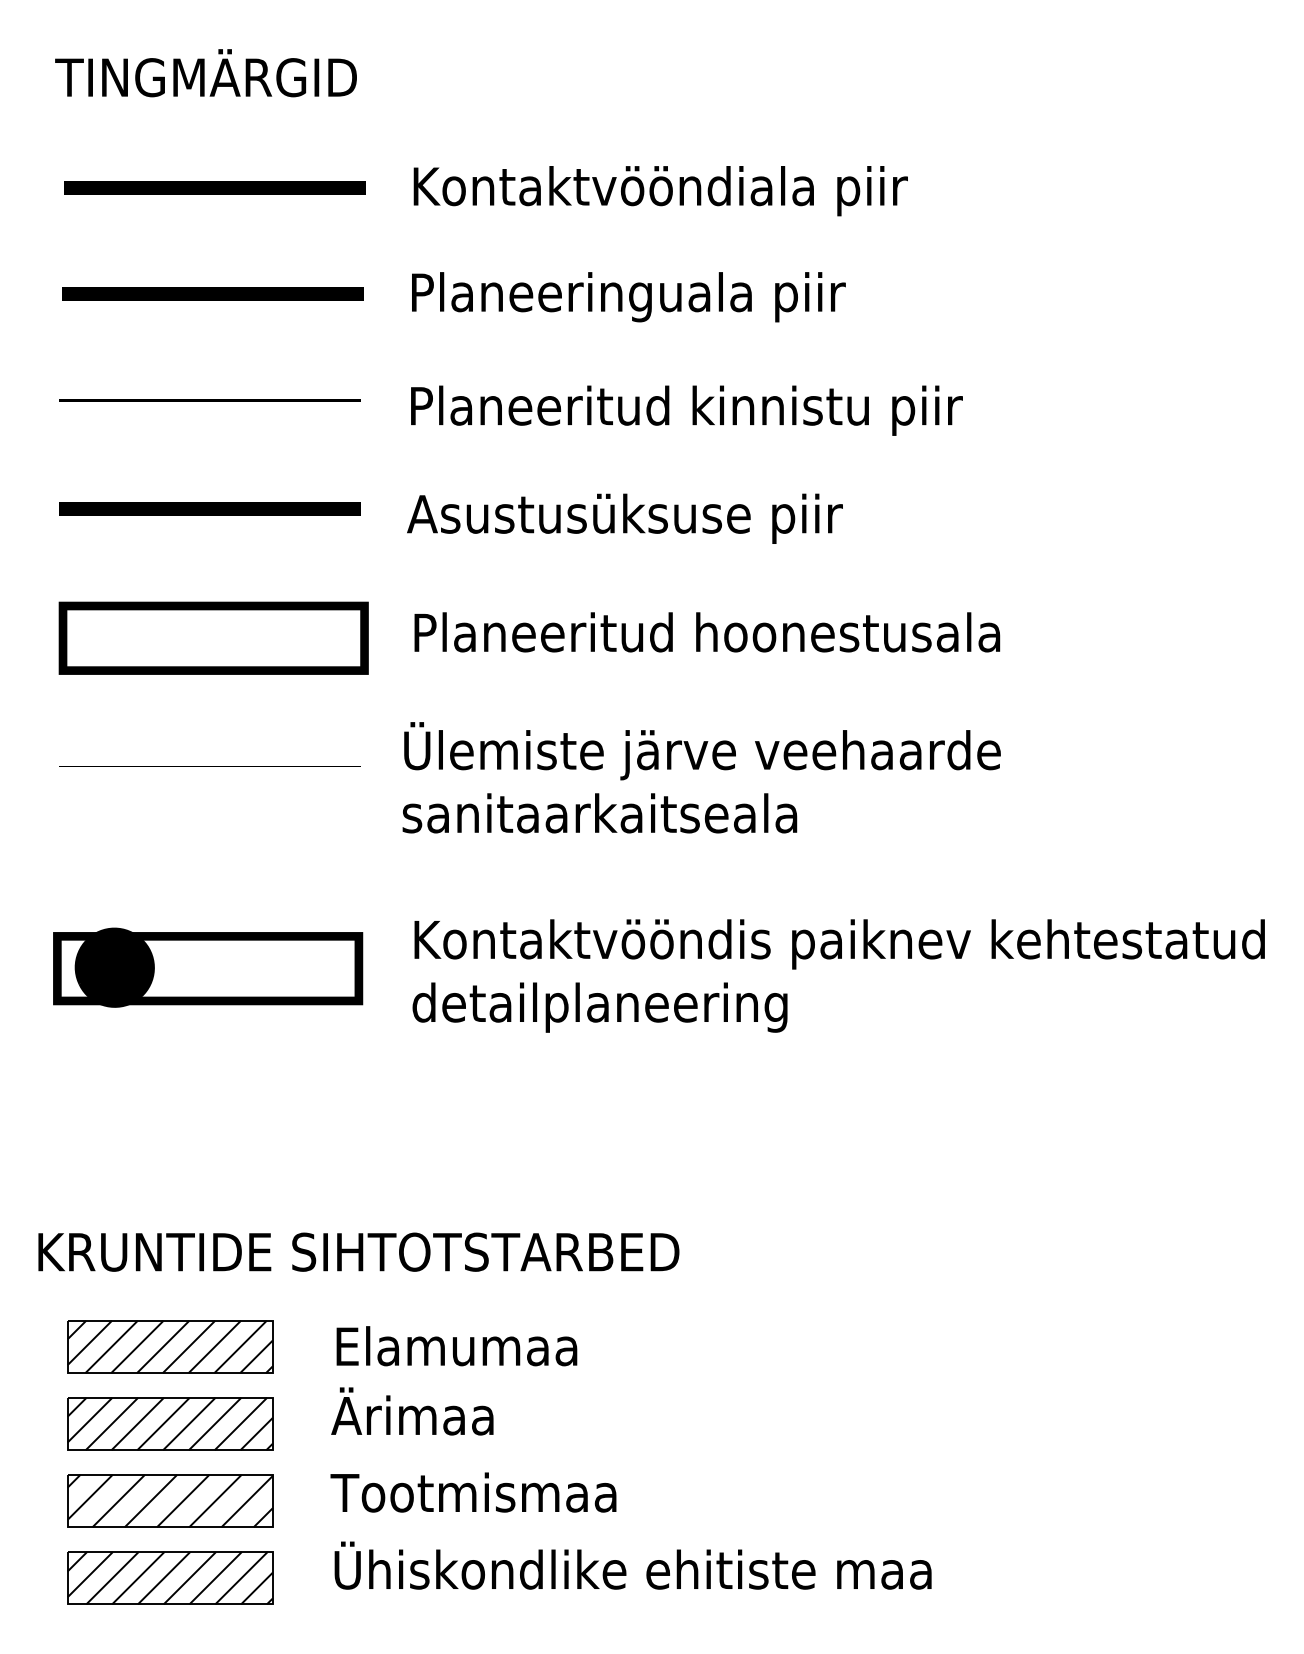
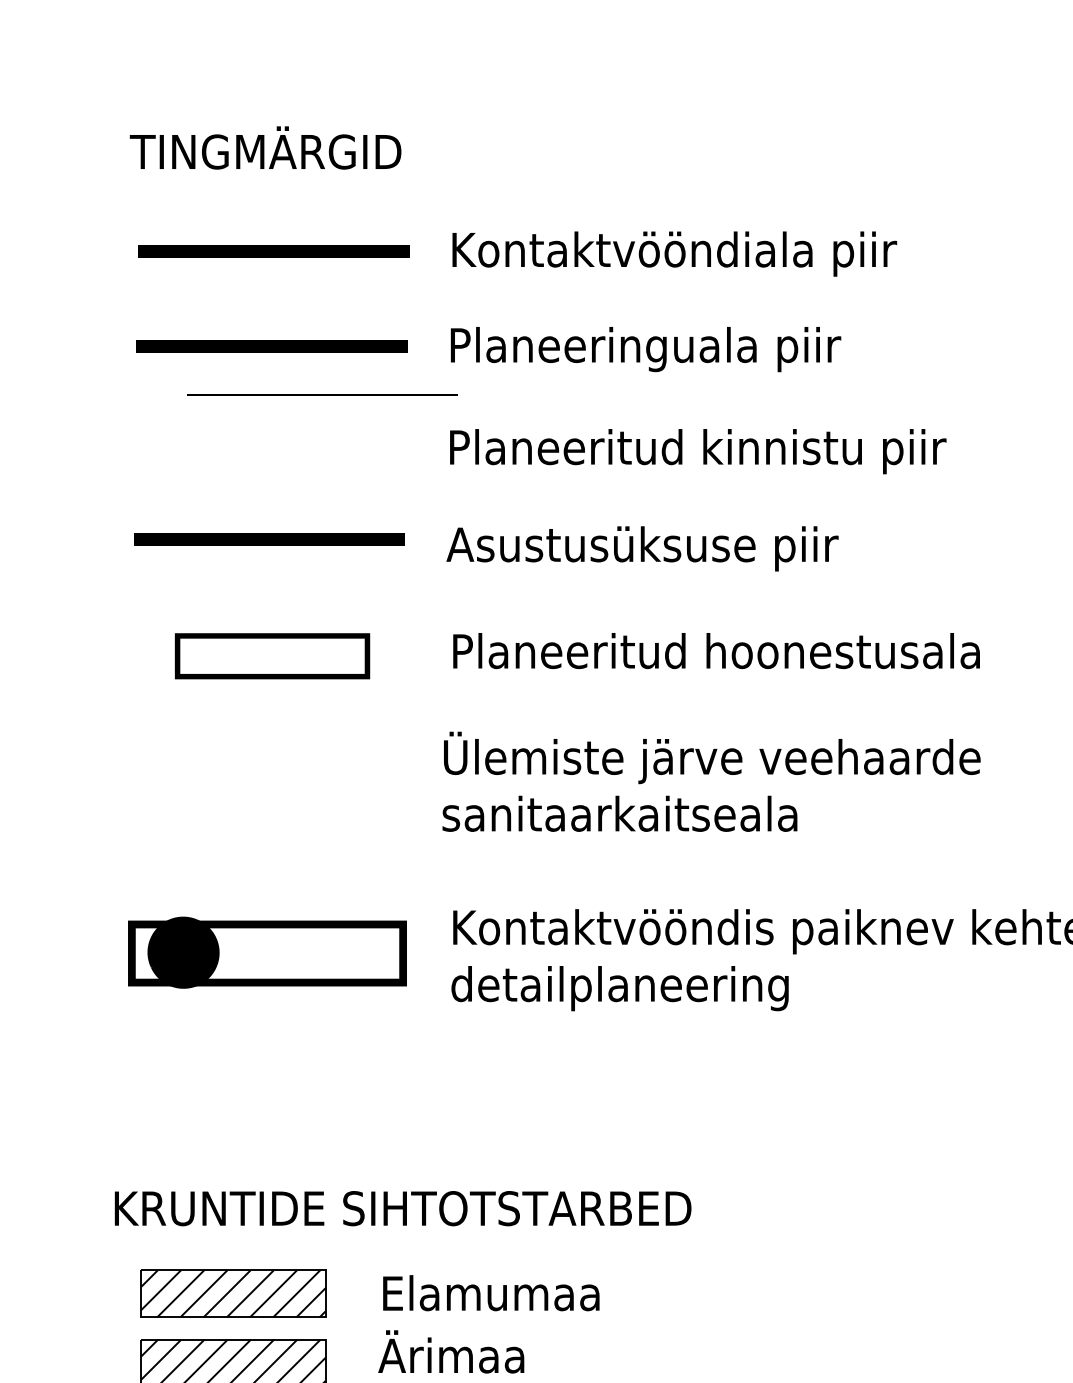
line: (209, 400) -> (321, 394), moved
part: (213, 637) -> (272, 655), size x0.7
line: (209, 766) -> (268, 381), moved

